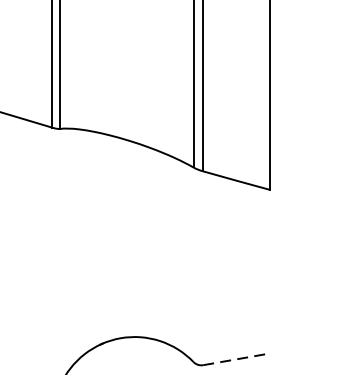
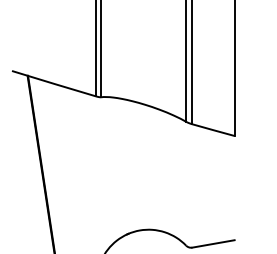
line: (236, 358) -> (213, 243), dashed -> solid

